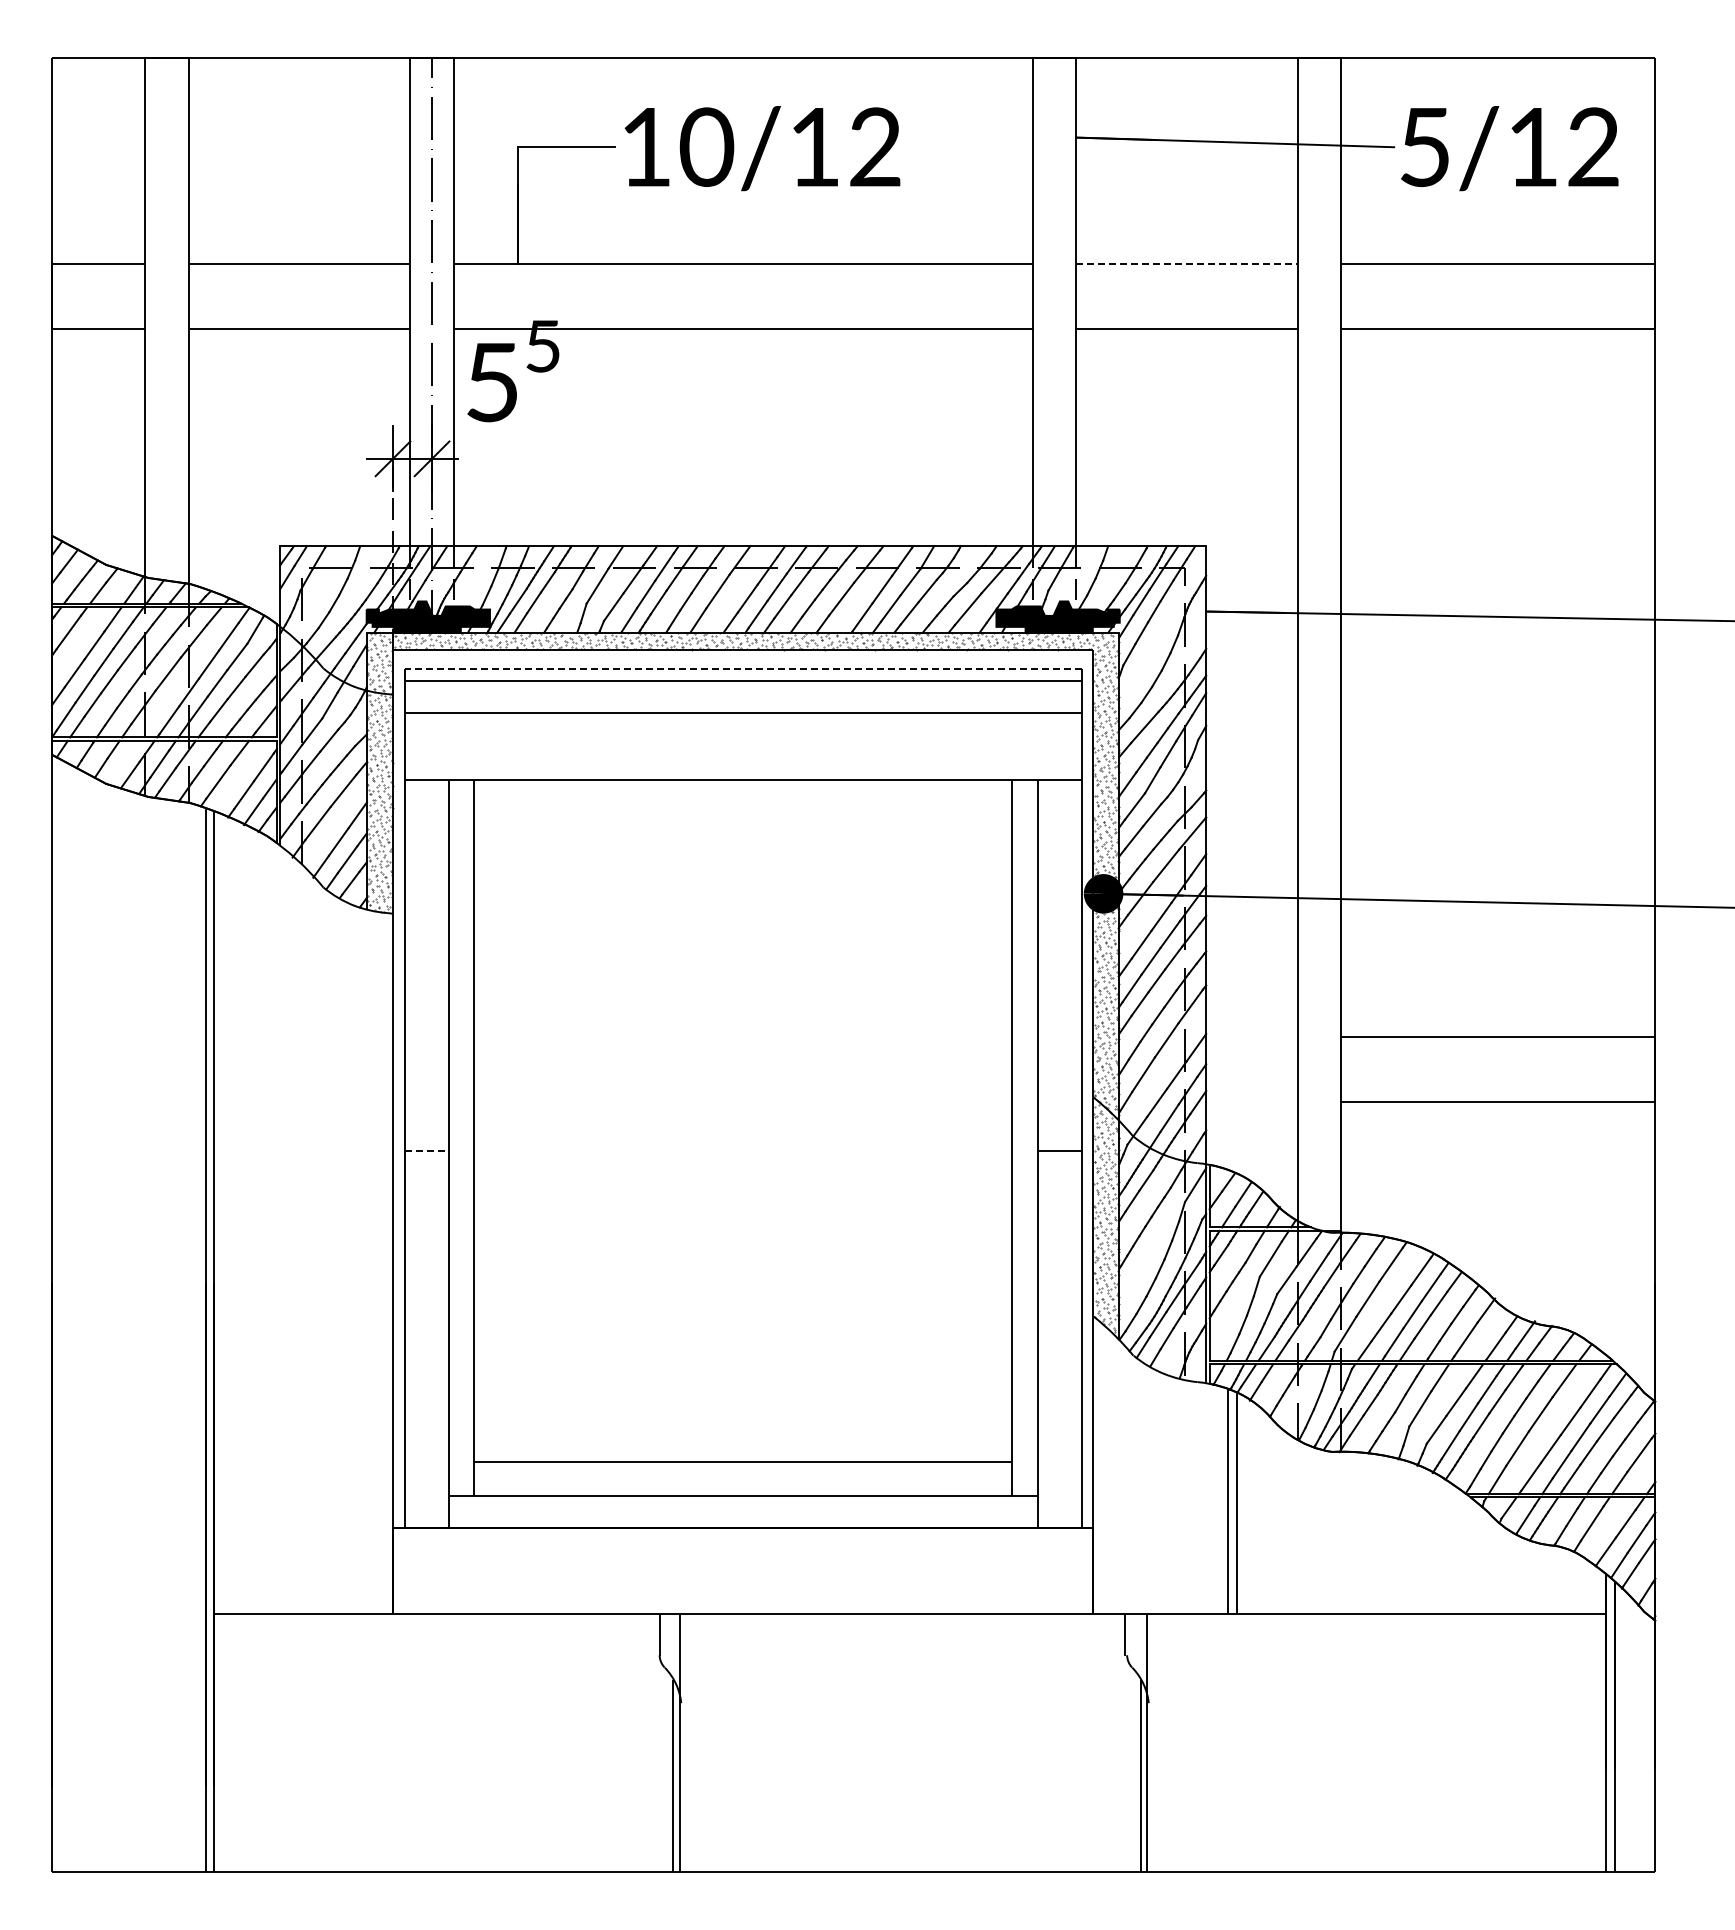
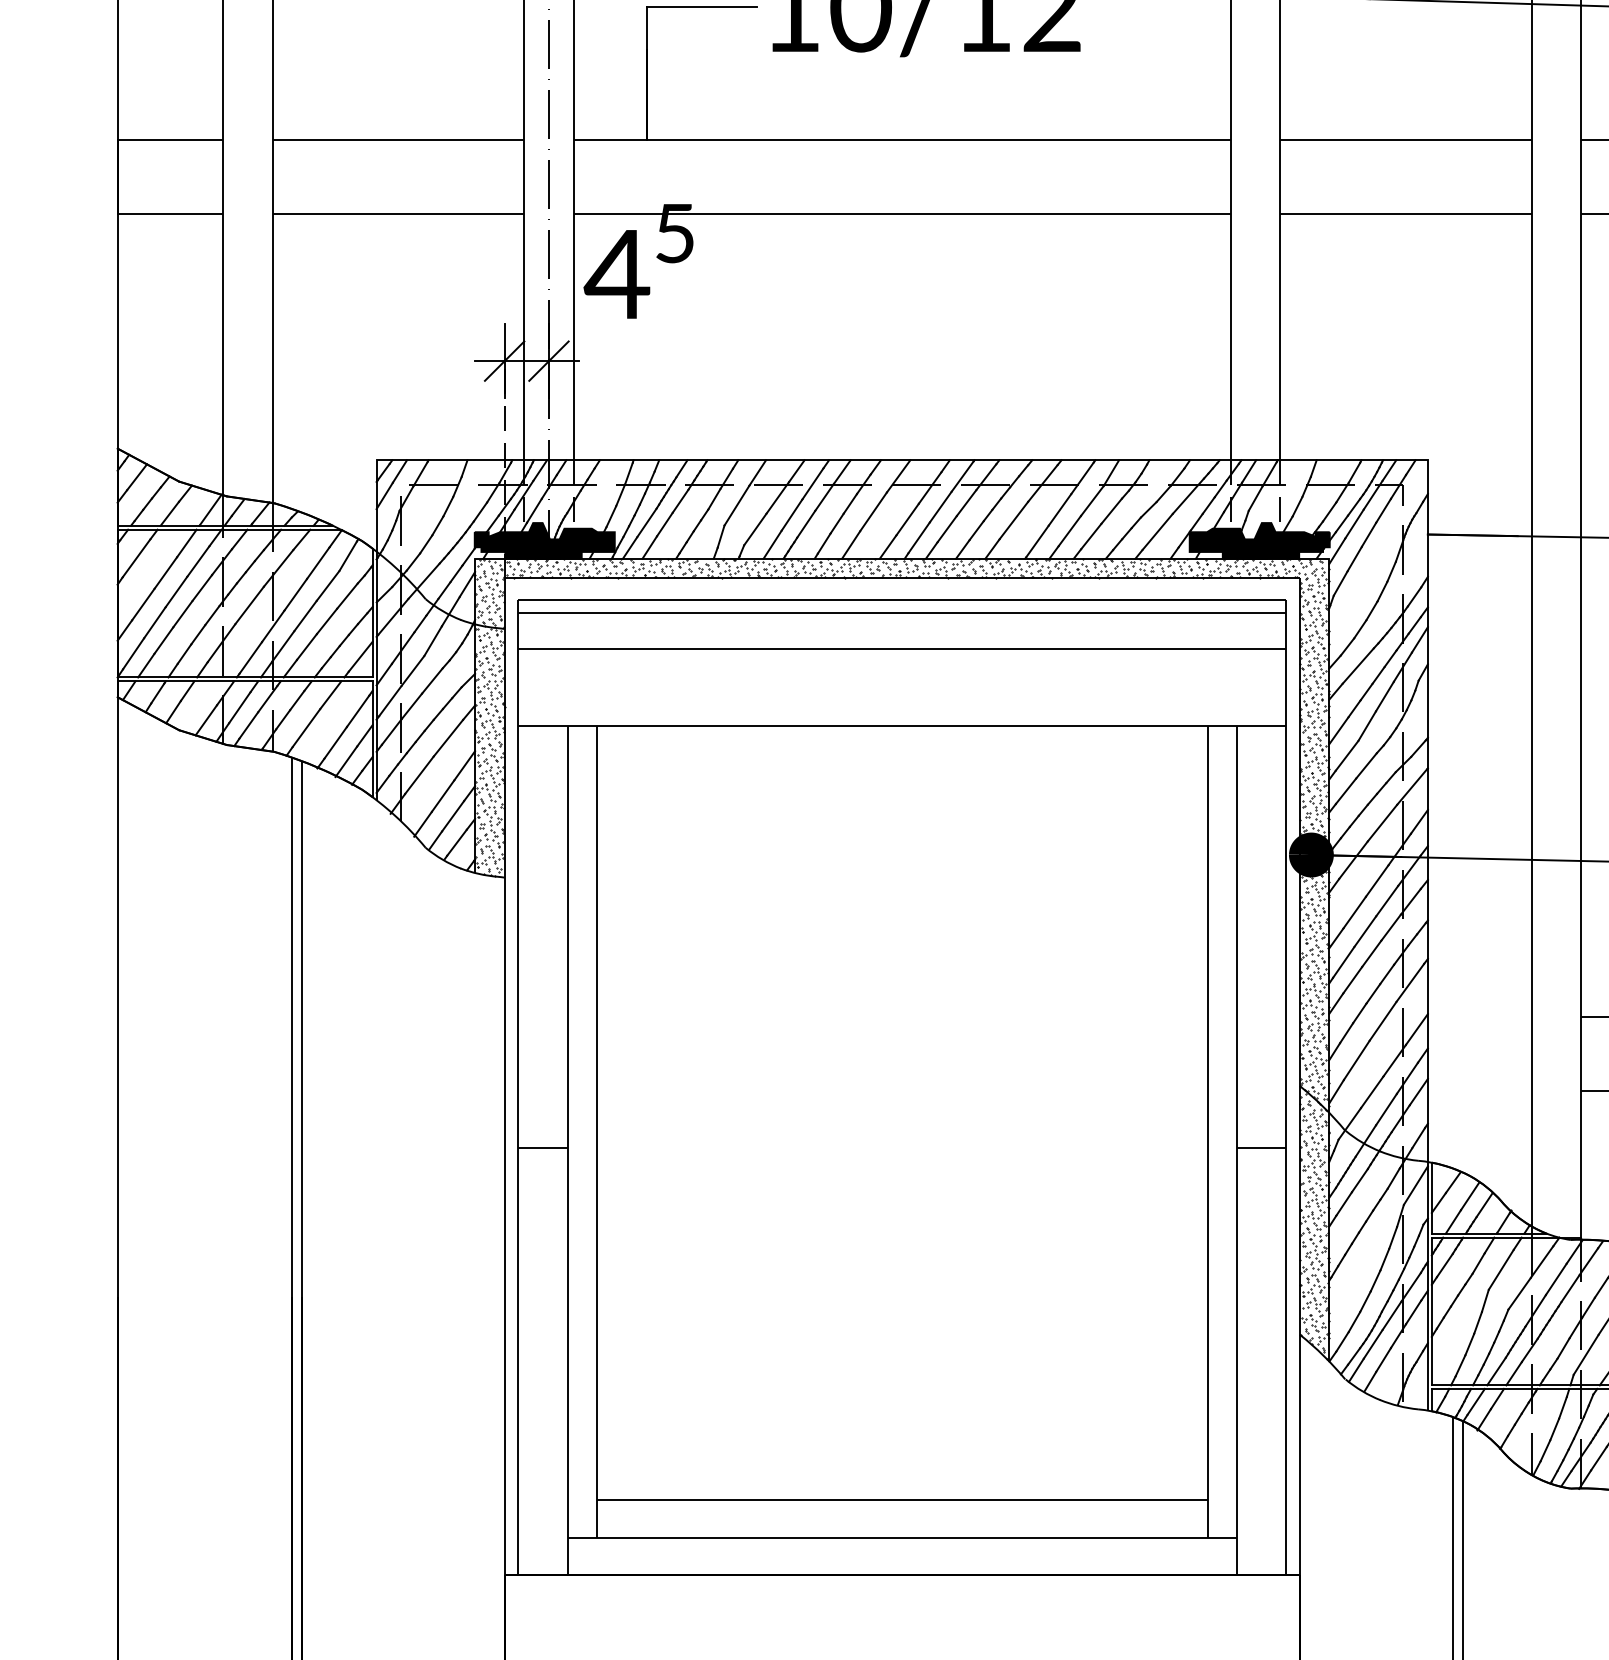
line: (1186, 264) -> (1405, 140), dashed -> solid
text: (491, 382) -> (616, 274), 5 -> 4
line: (742, 668) -> (901, 599), dashed -> solid
hatch: (743, 985) -> (902, 959), added
line: (426, 1151) -> (542, 1147), dashed -> solid

